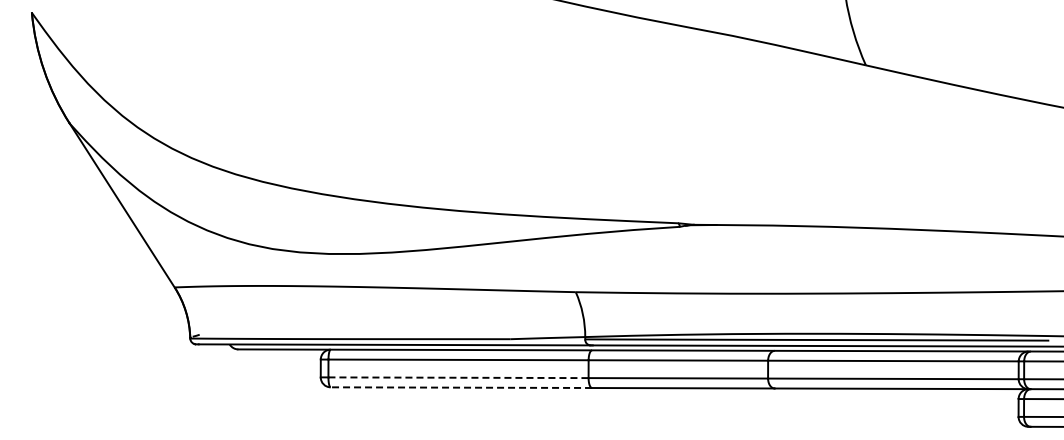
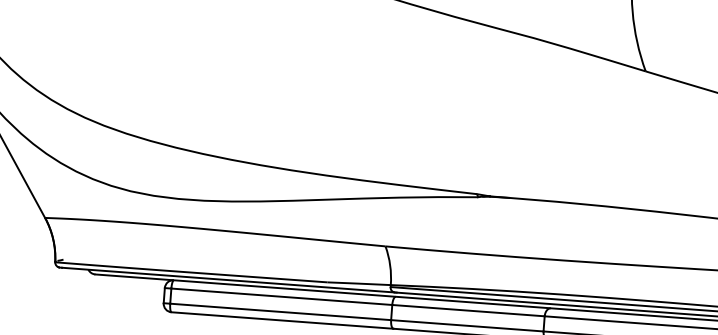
line: (459, 377) -> (281, 311), dashed -> solid
line: (461, 387) -> (282, 320), dashed -> solid

